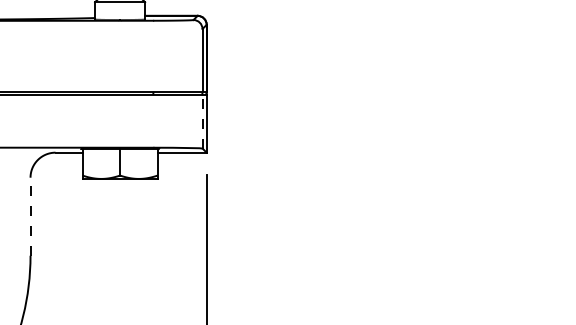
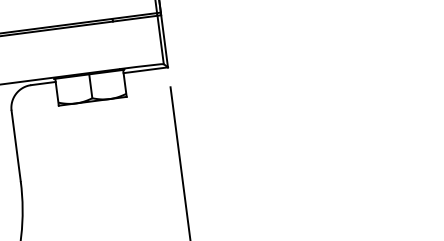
line: (202, 121) -> (160, 39), dashed -> solid
line: (30, 216) -> (16, 145), dashed -> solid

